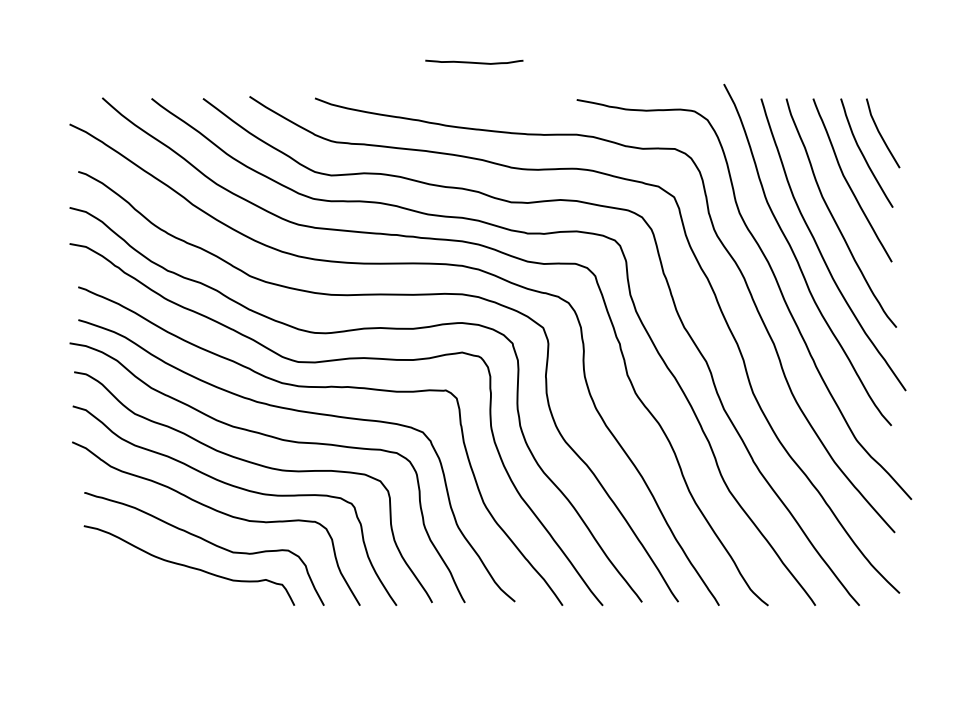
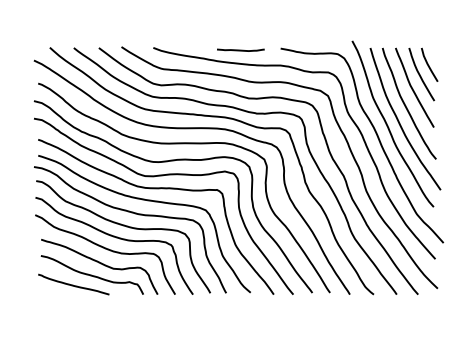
curve: (473, 60) -> (240, 49), moved
curve: (150, 584) -> (73, 284), added

